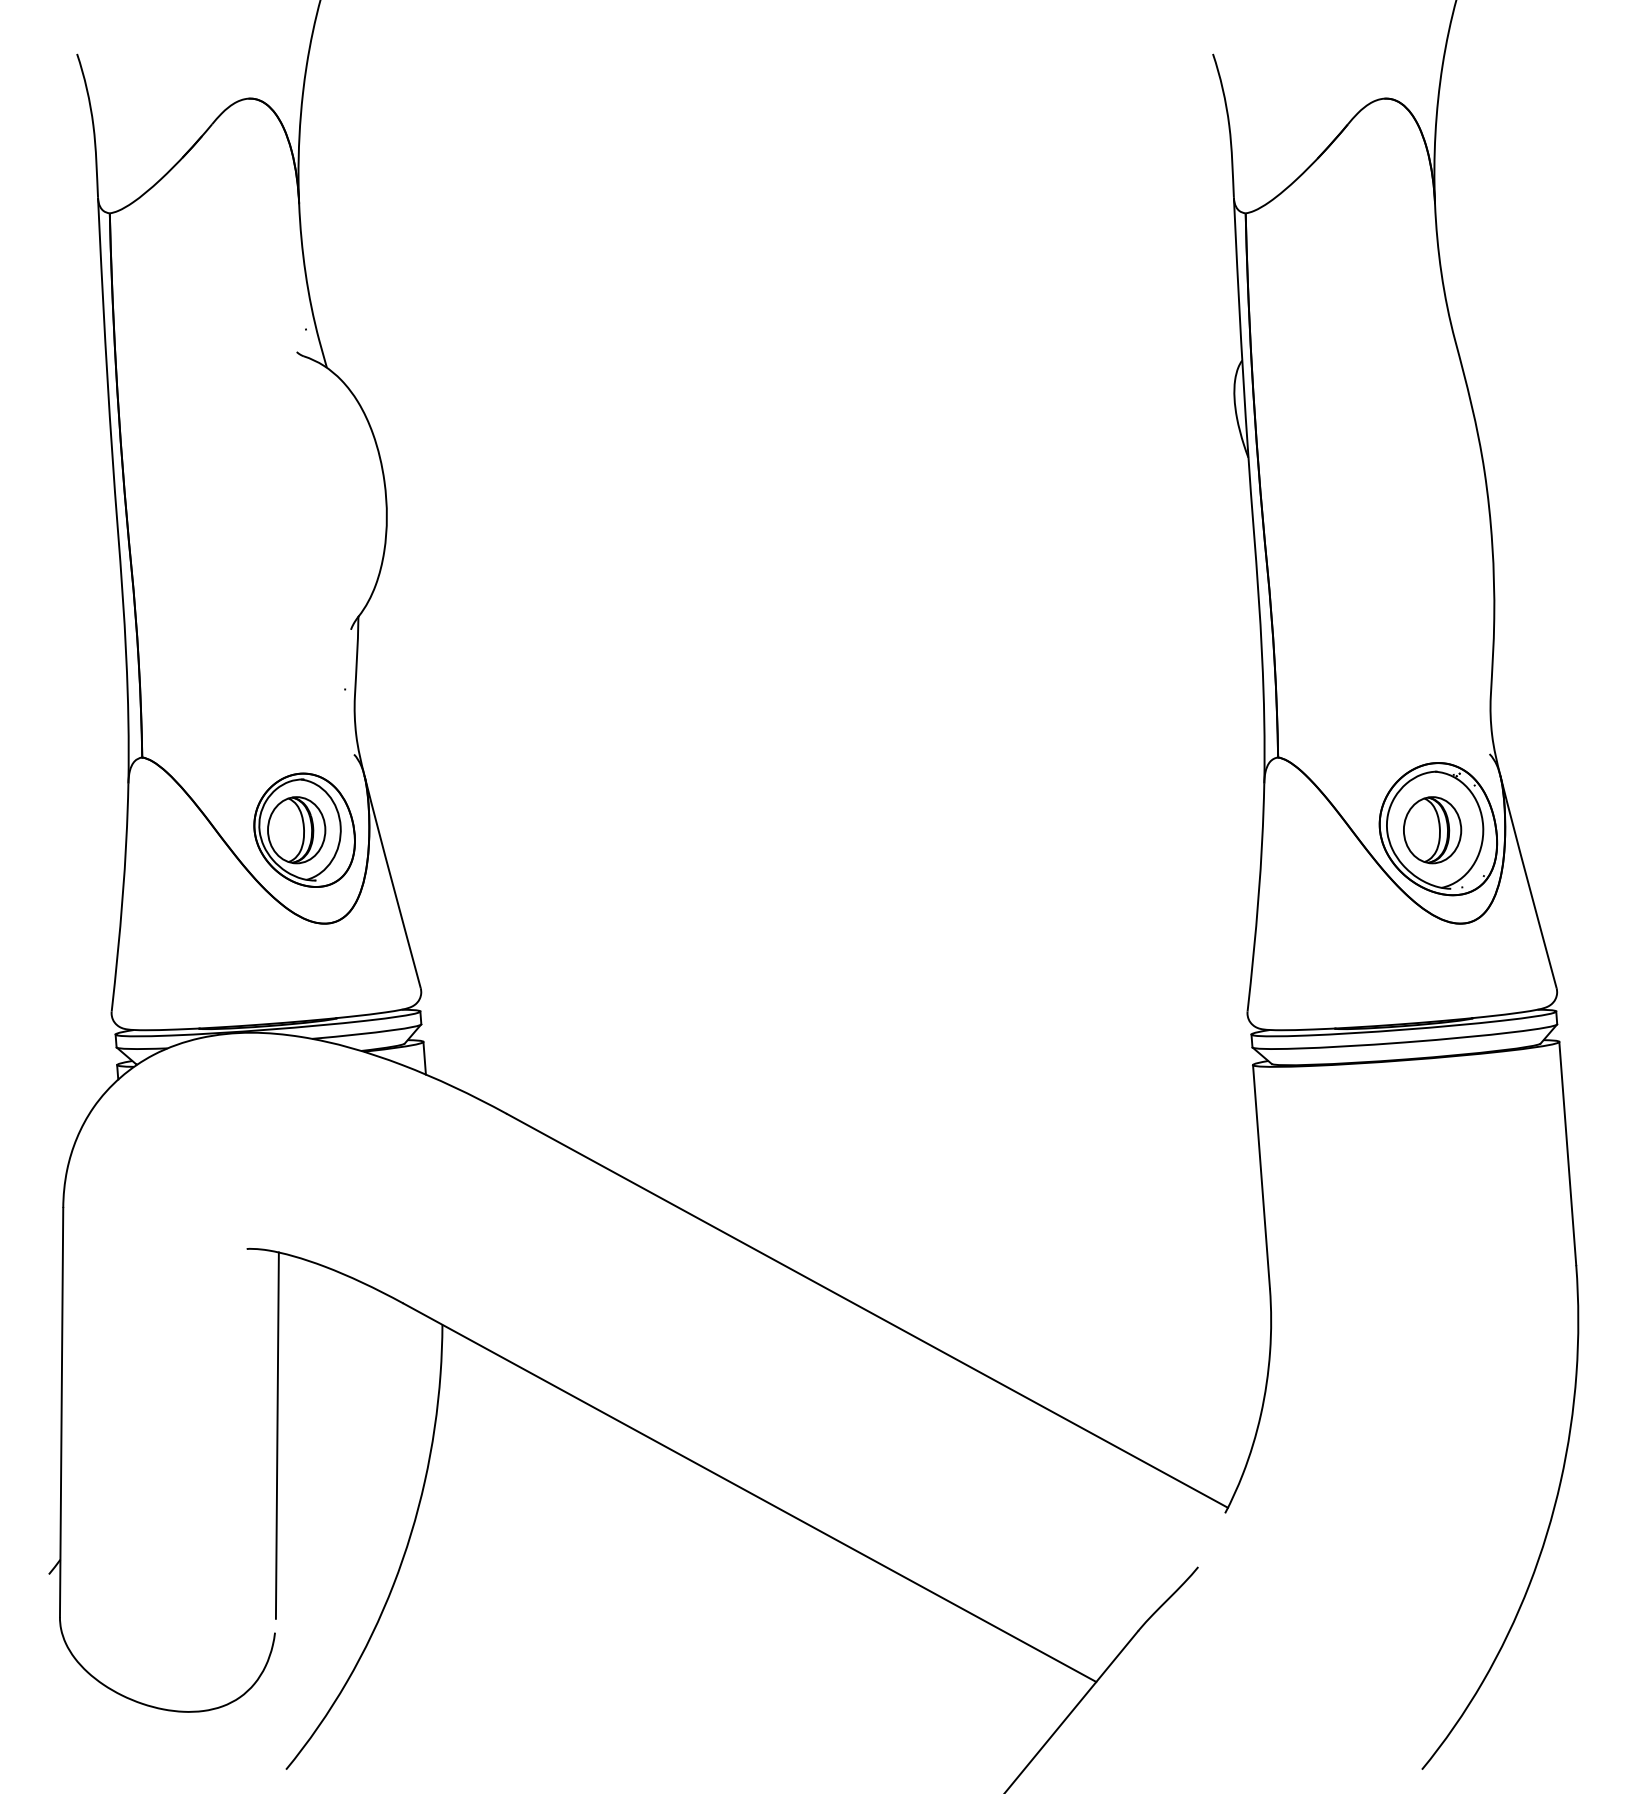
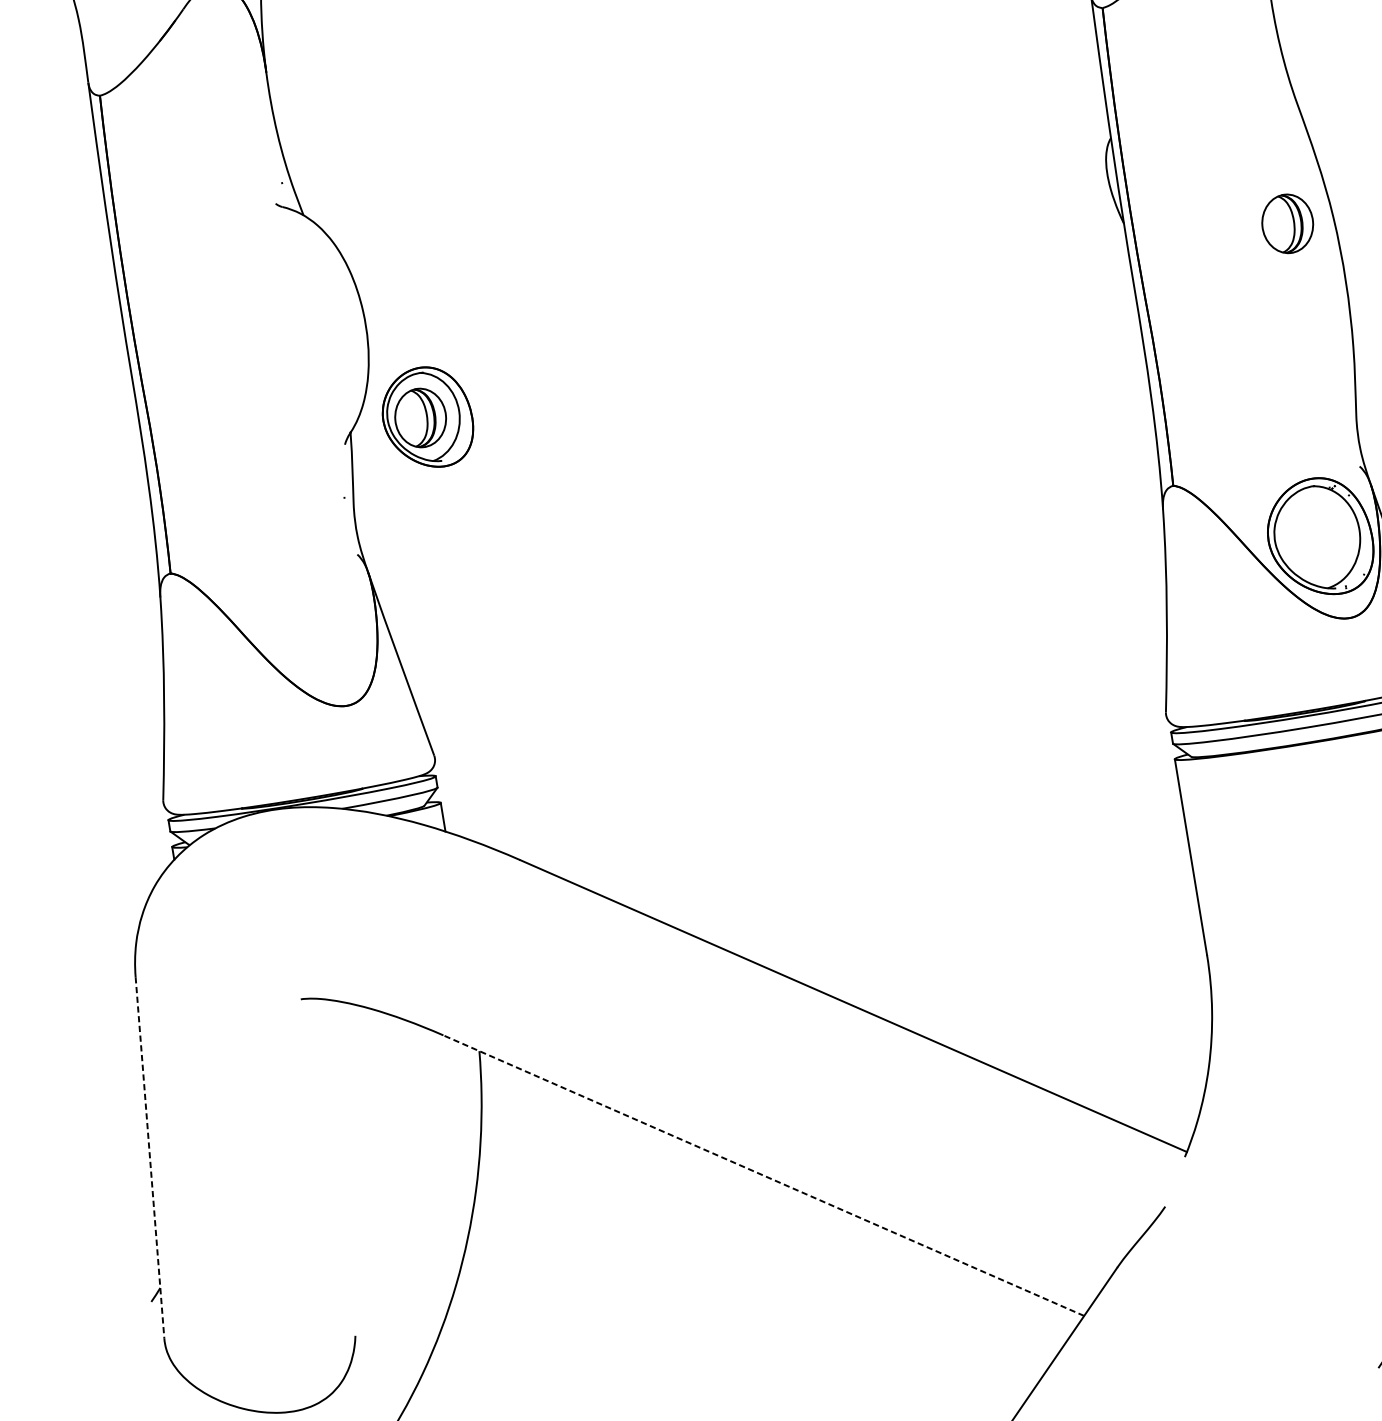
part: (304, 829) -> (427, 416), moved
part: (1432, 830) -> (1287, 224), moved
line: (61, 1412) -> (149, 1157), solid -> dashed
line: (276, 1435) -> (341, 1161), removed
line: (749, 1492) -> (763, 1175), solid -> dashed

